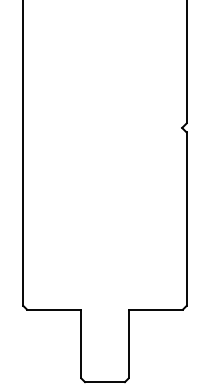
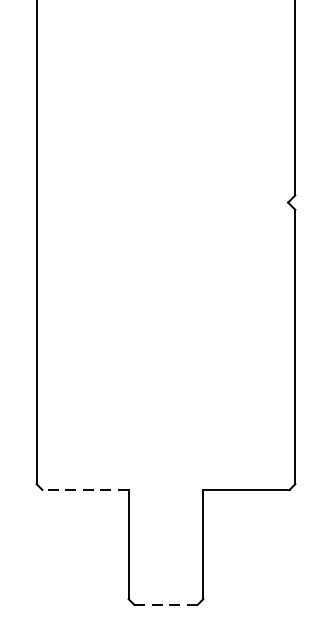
line: (53, 309) -> (84, 489), solid -> dashed
line: (105, 382) -> (166, 605), solid -> dashed

